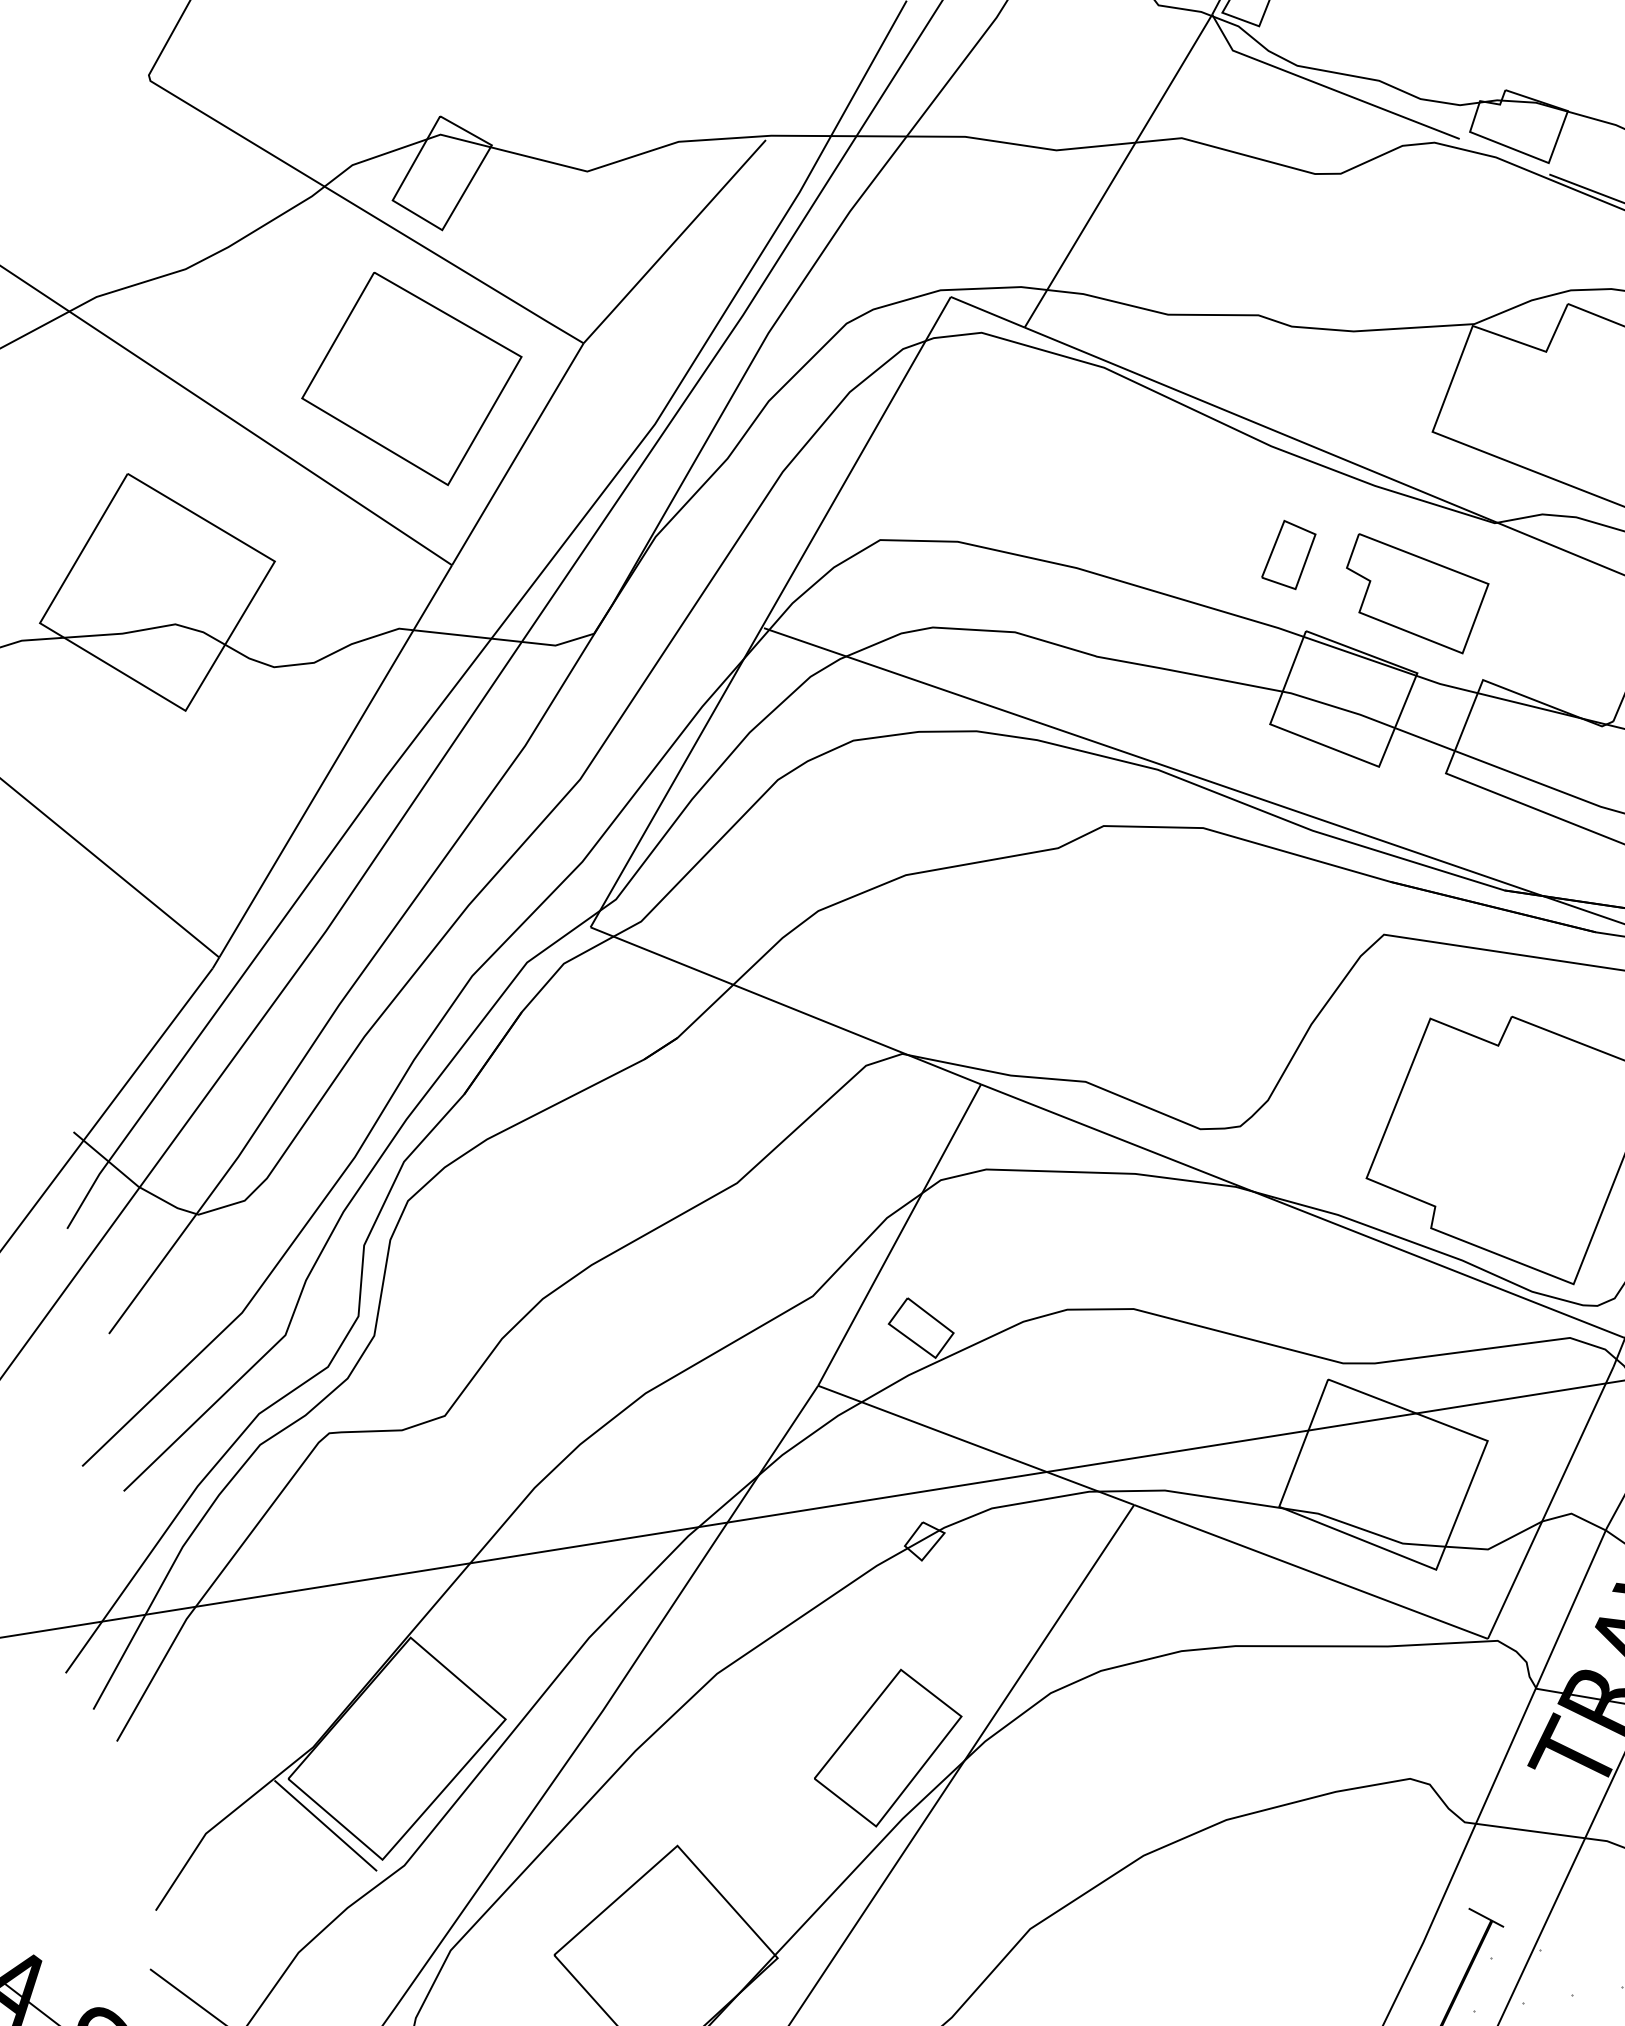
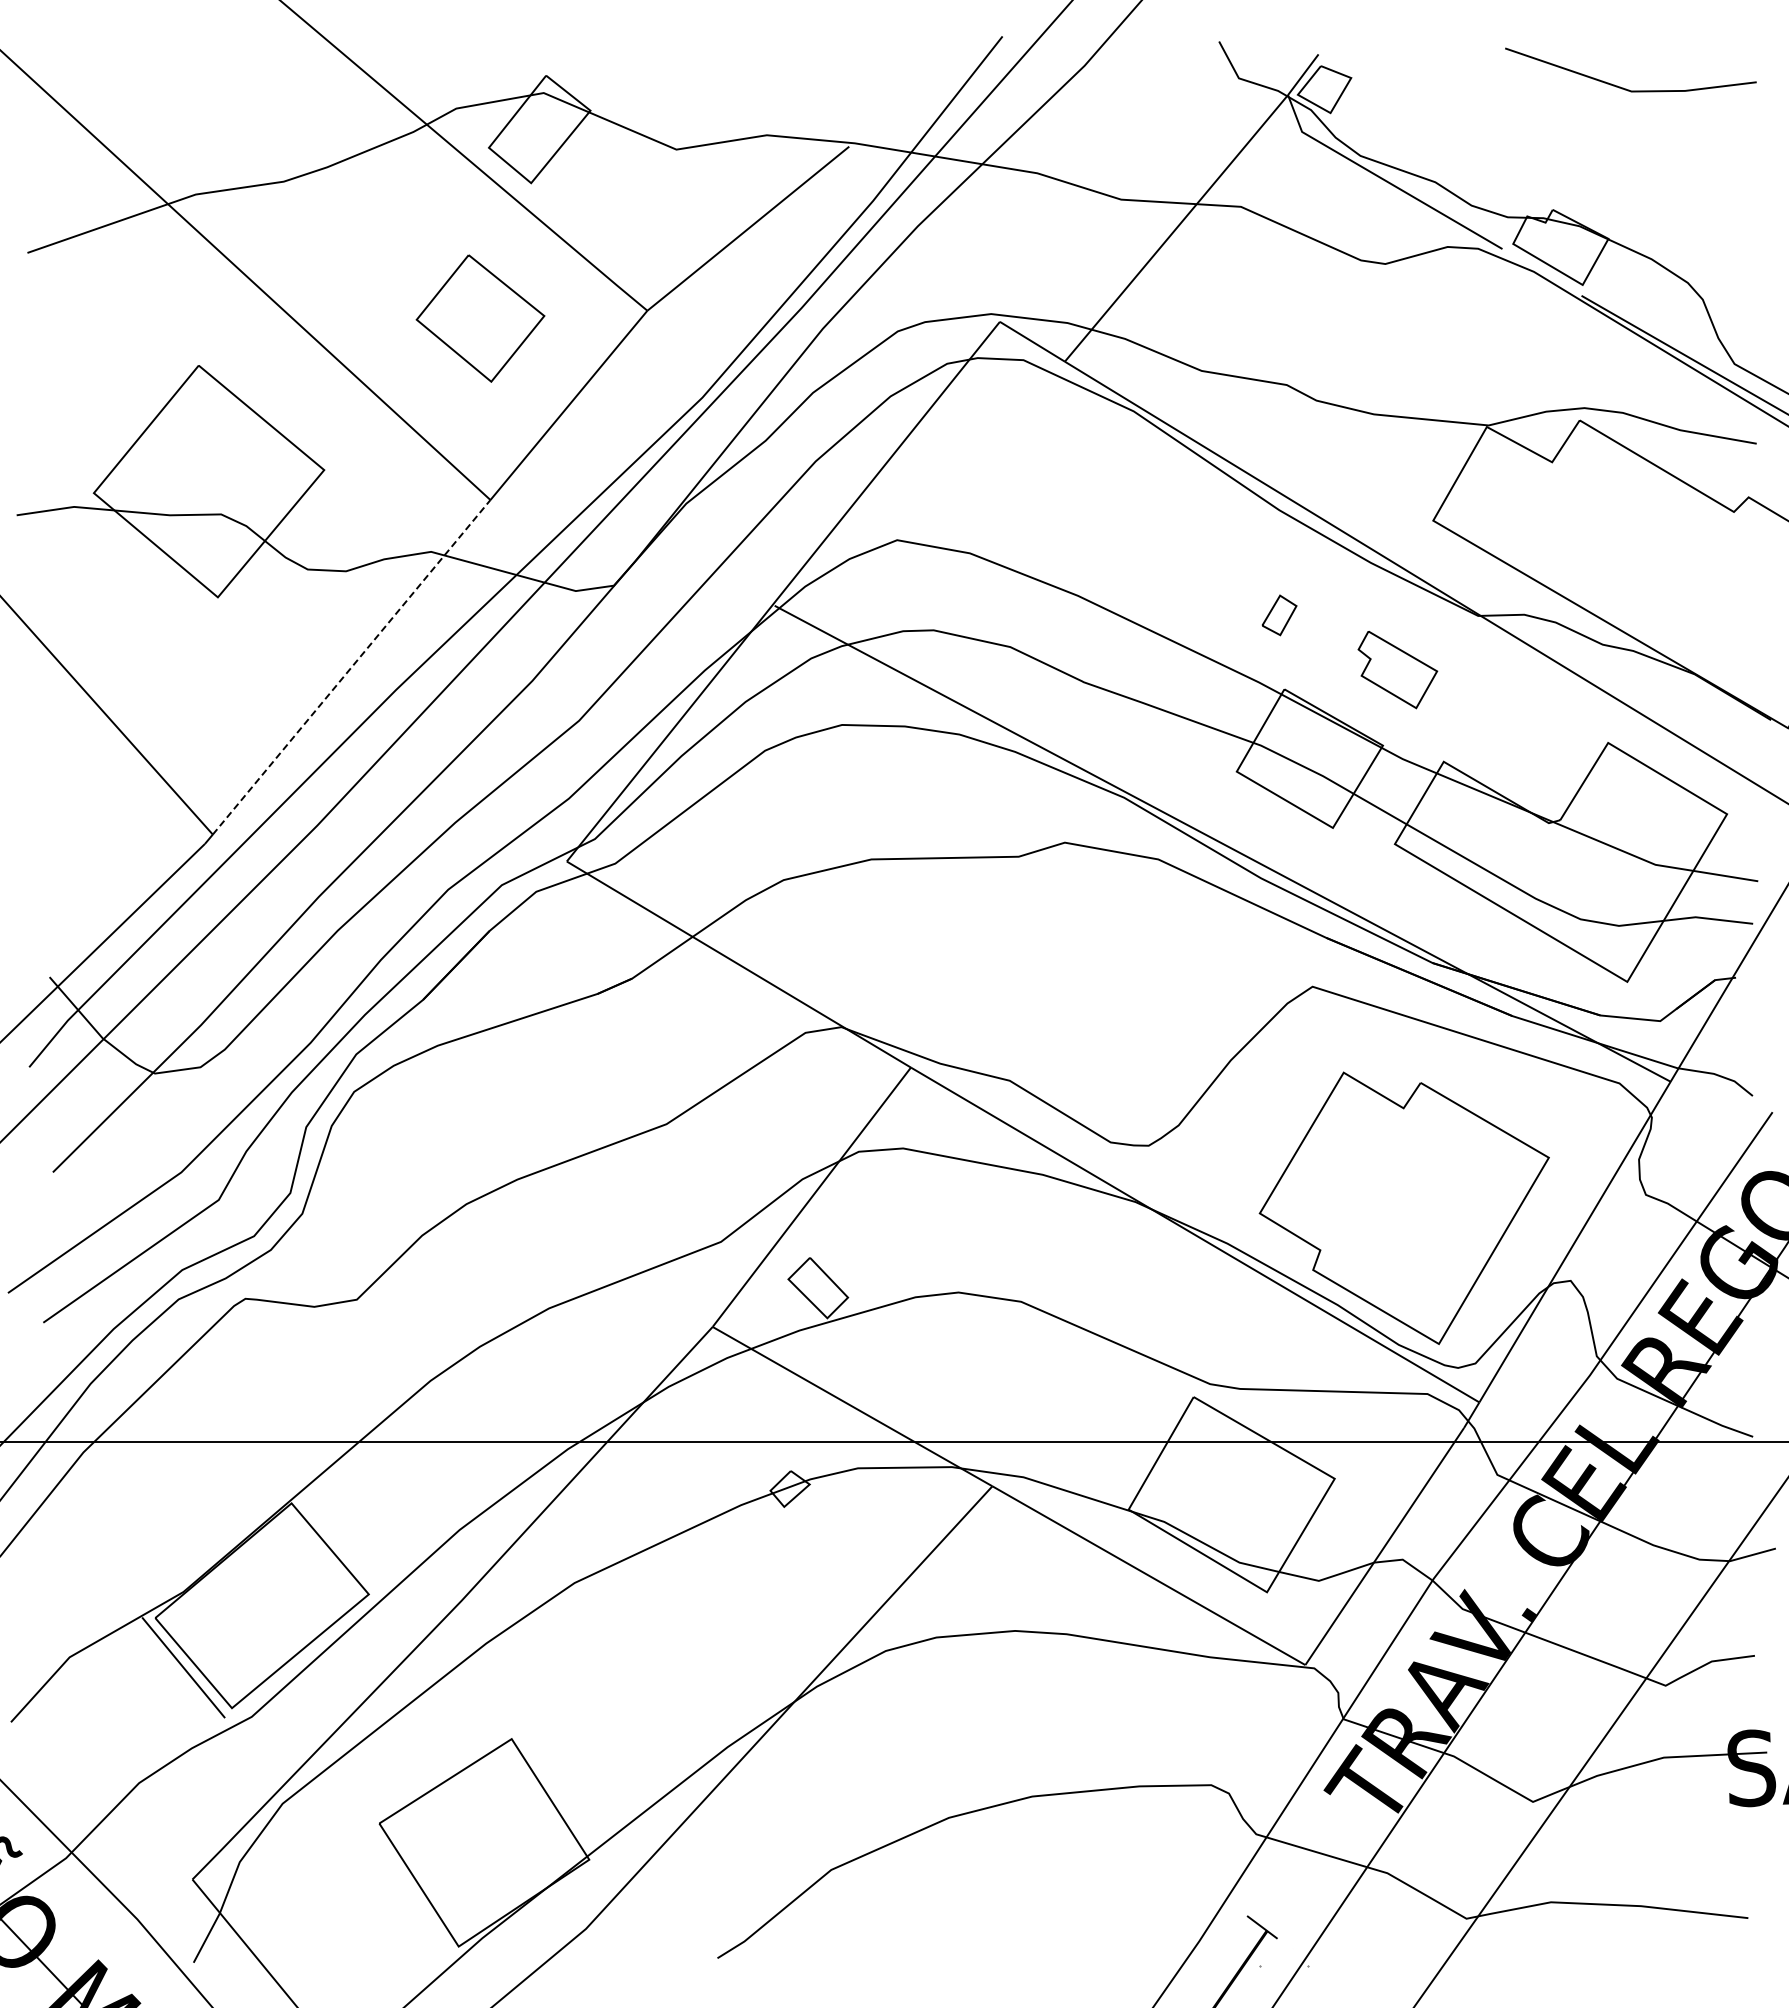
part: (411, 378) -> (480, 318), size x0.6
part: (1288, 555) -> (1279, 615), size x0.6
part: (1419, 591) -> (1397, 669), size x0.6
line: (335, 760) -> (351, 666), solid -> dashed
part: (888, 1748) -> (724, 1678), removed

